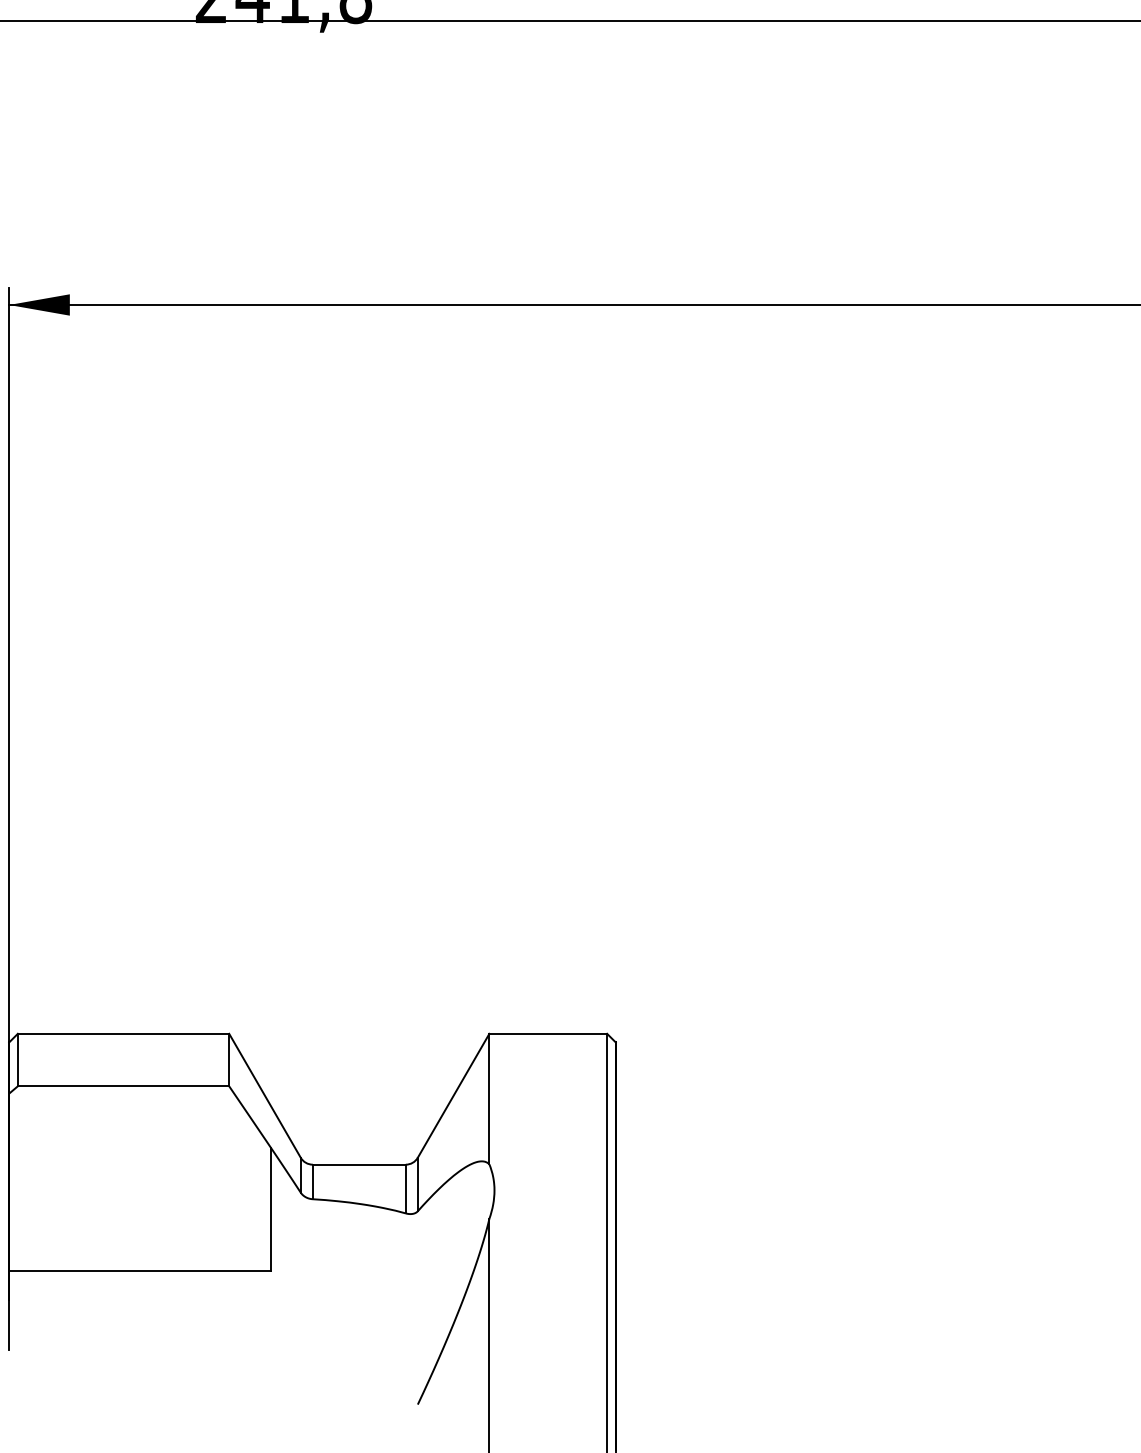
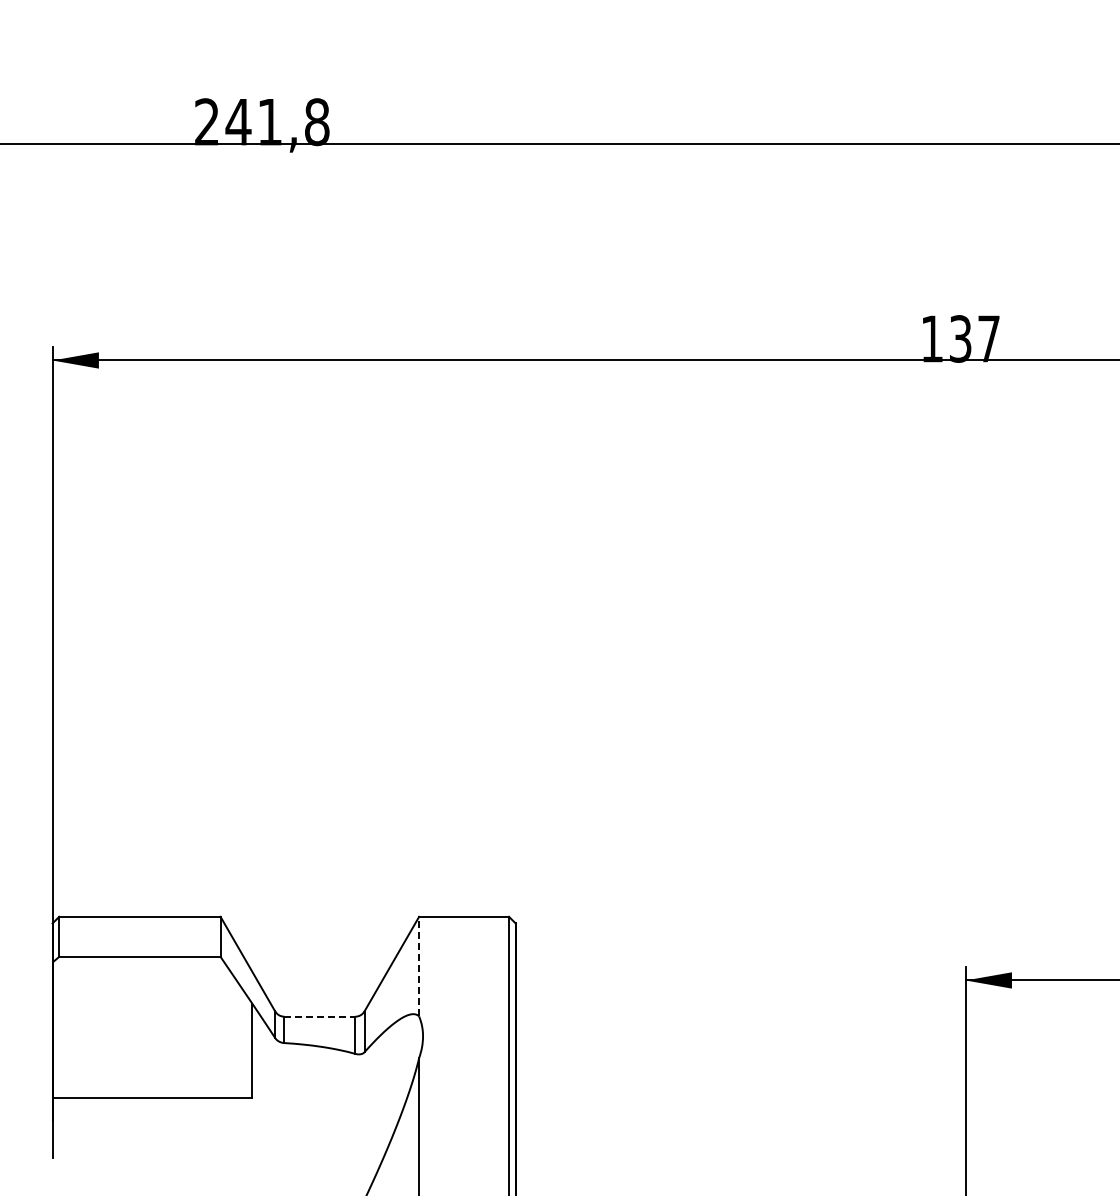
line: (489, 1098) -> (419, 966), solid -> dashed
line: (358, 1164) -> (319, 1016), solid -> dashed

